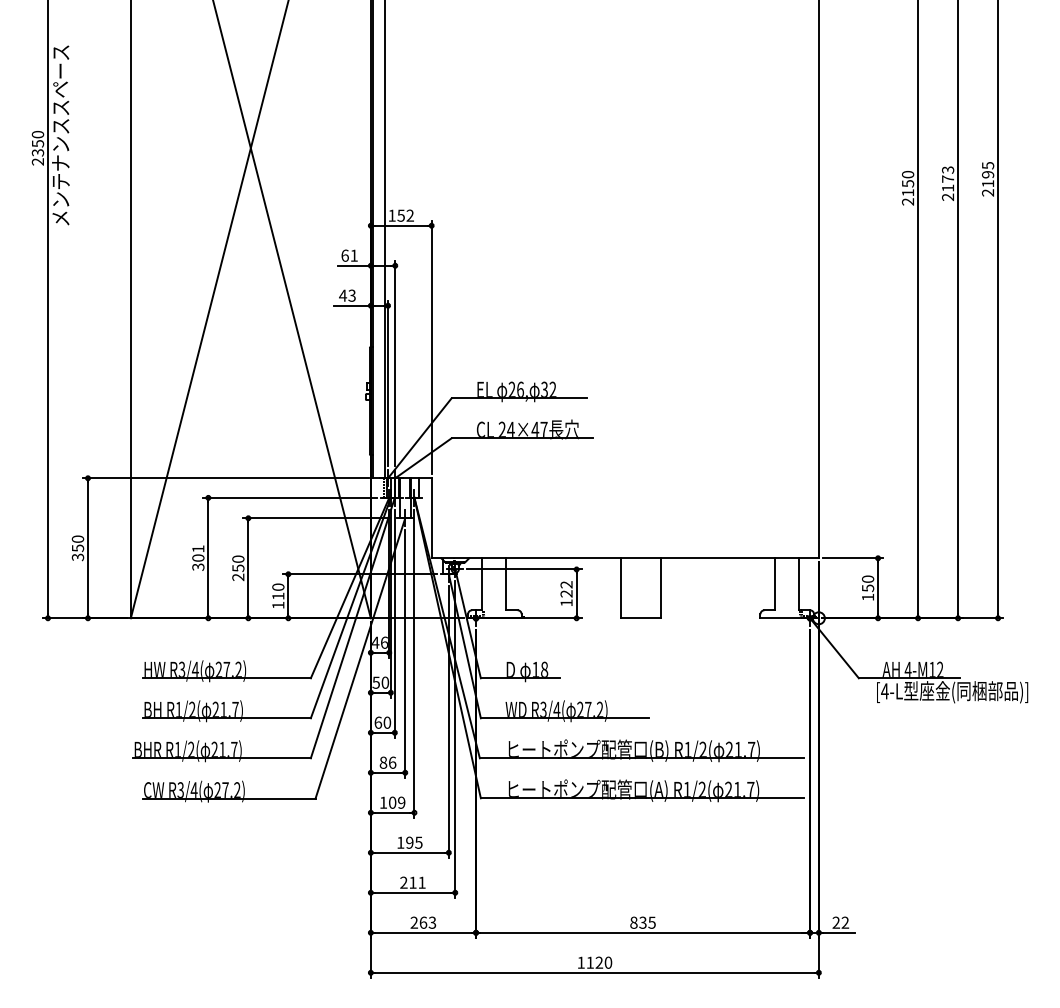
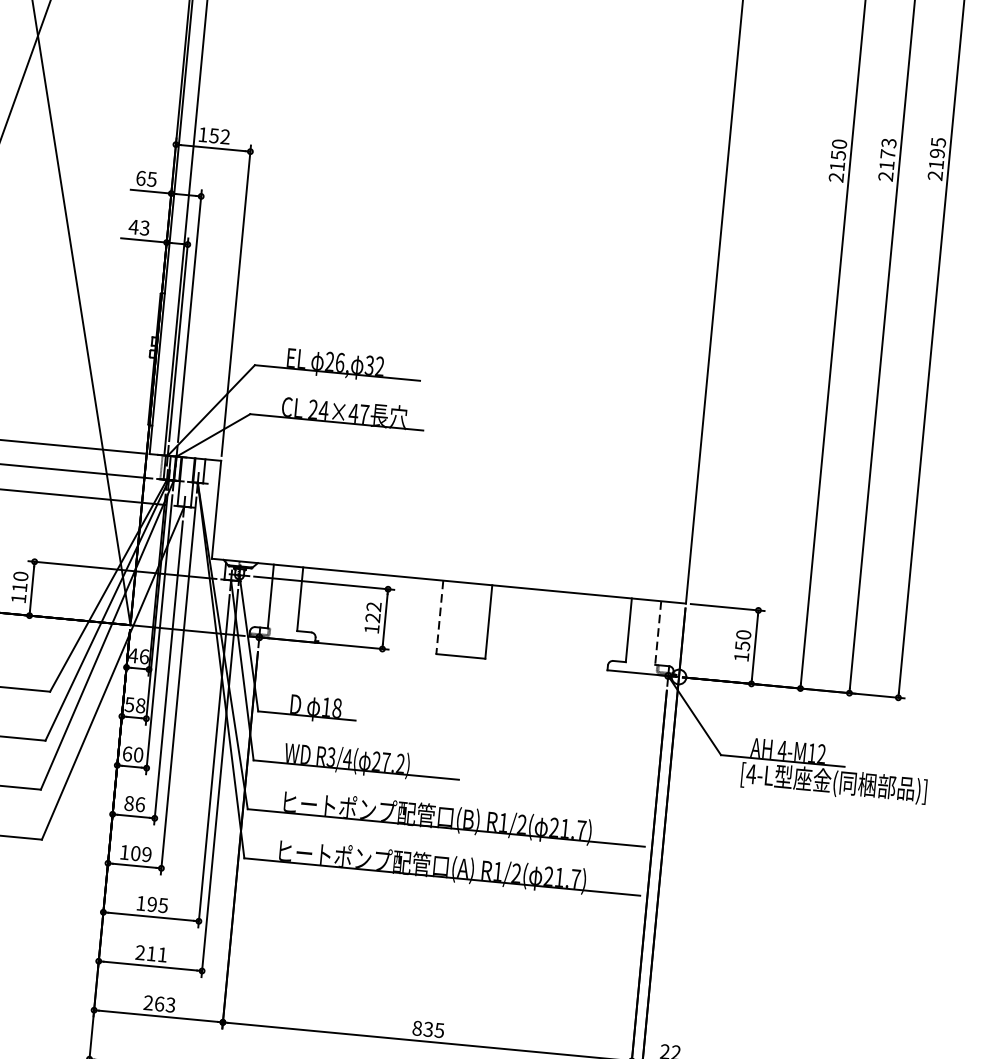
text: (353, 255) -> (151, 179), 61 -> 65
line: (798, 584) -> (657, 633), solid -> dashed
line: (620, 588) -> (439, 617), solid -> dashed
text: (385, 682) -> (141, 705), 50 -> 58

